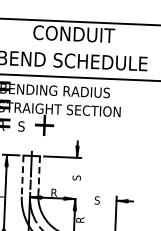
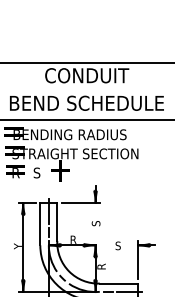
line: (39, 175) -> (57, 222), dashed -> solid
line: (22, 176) -> (40, 224), dashed -> solid

